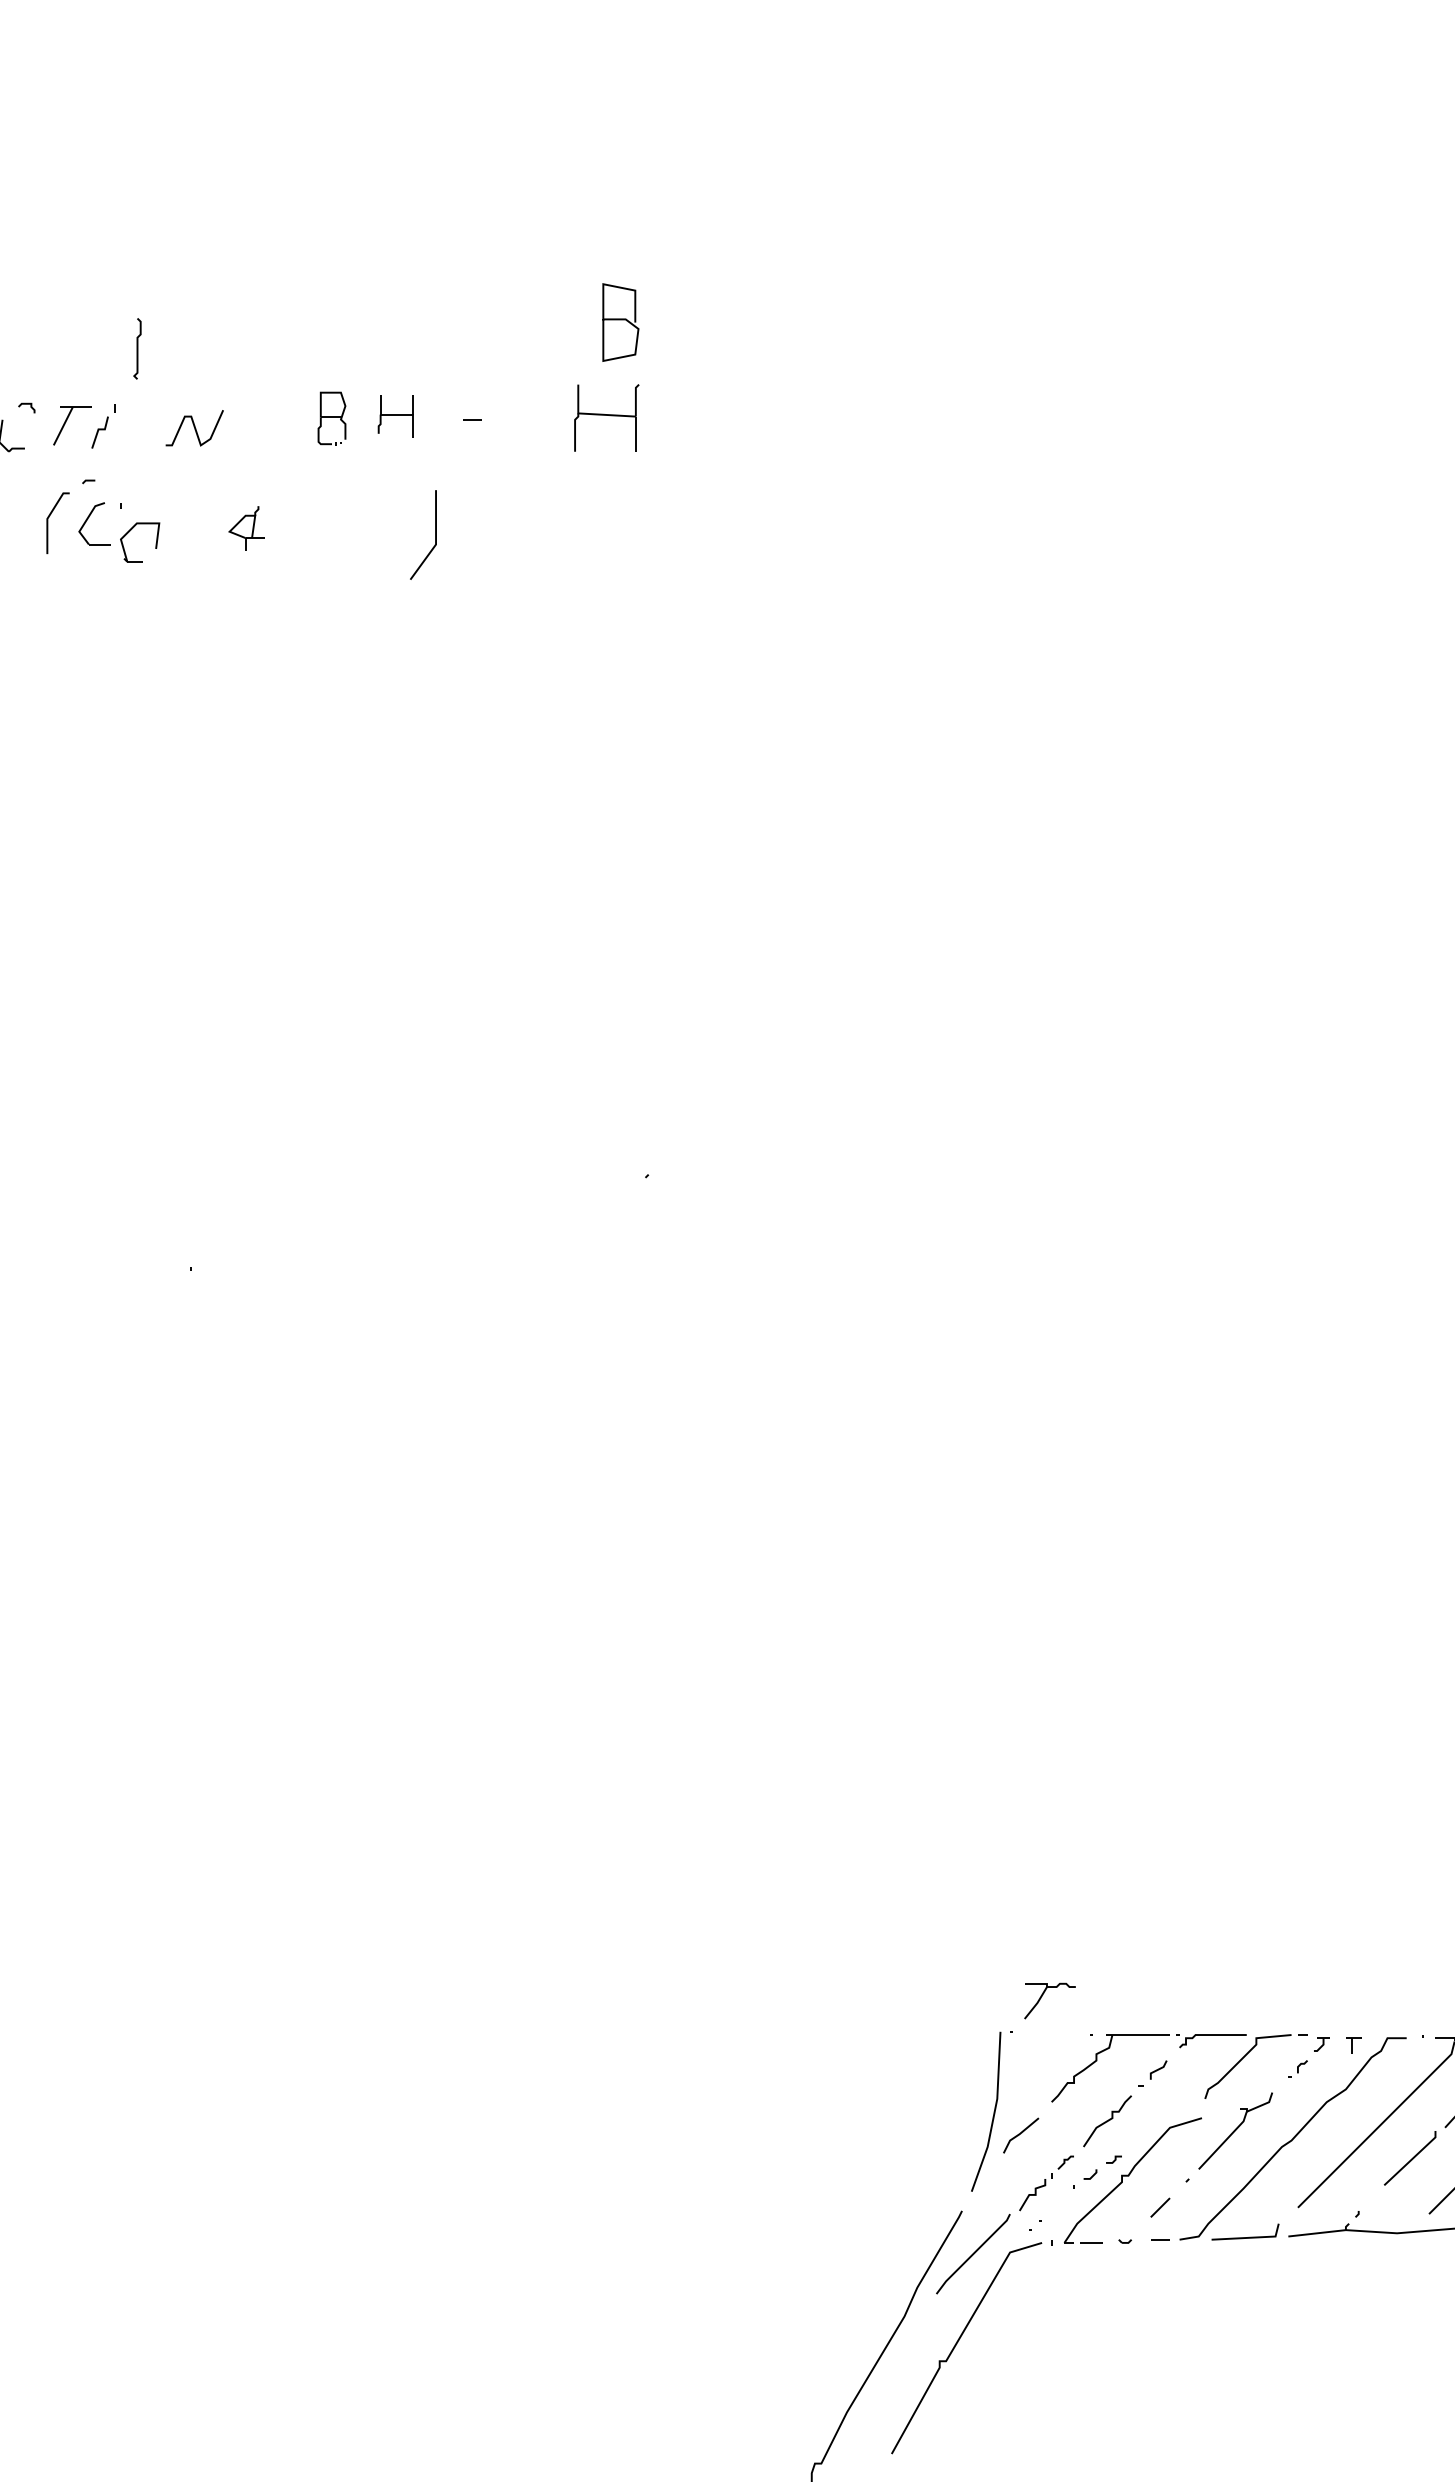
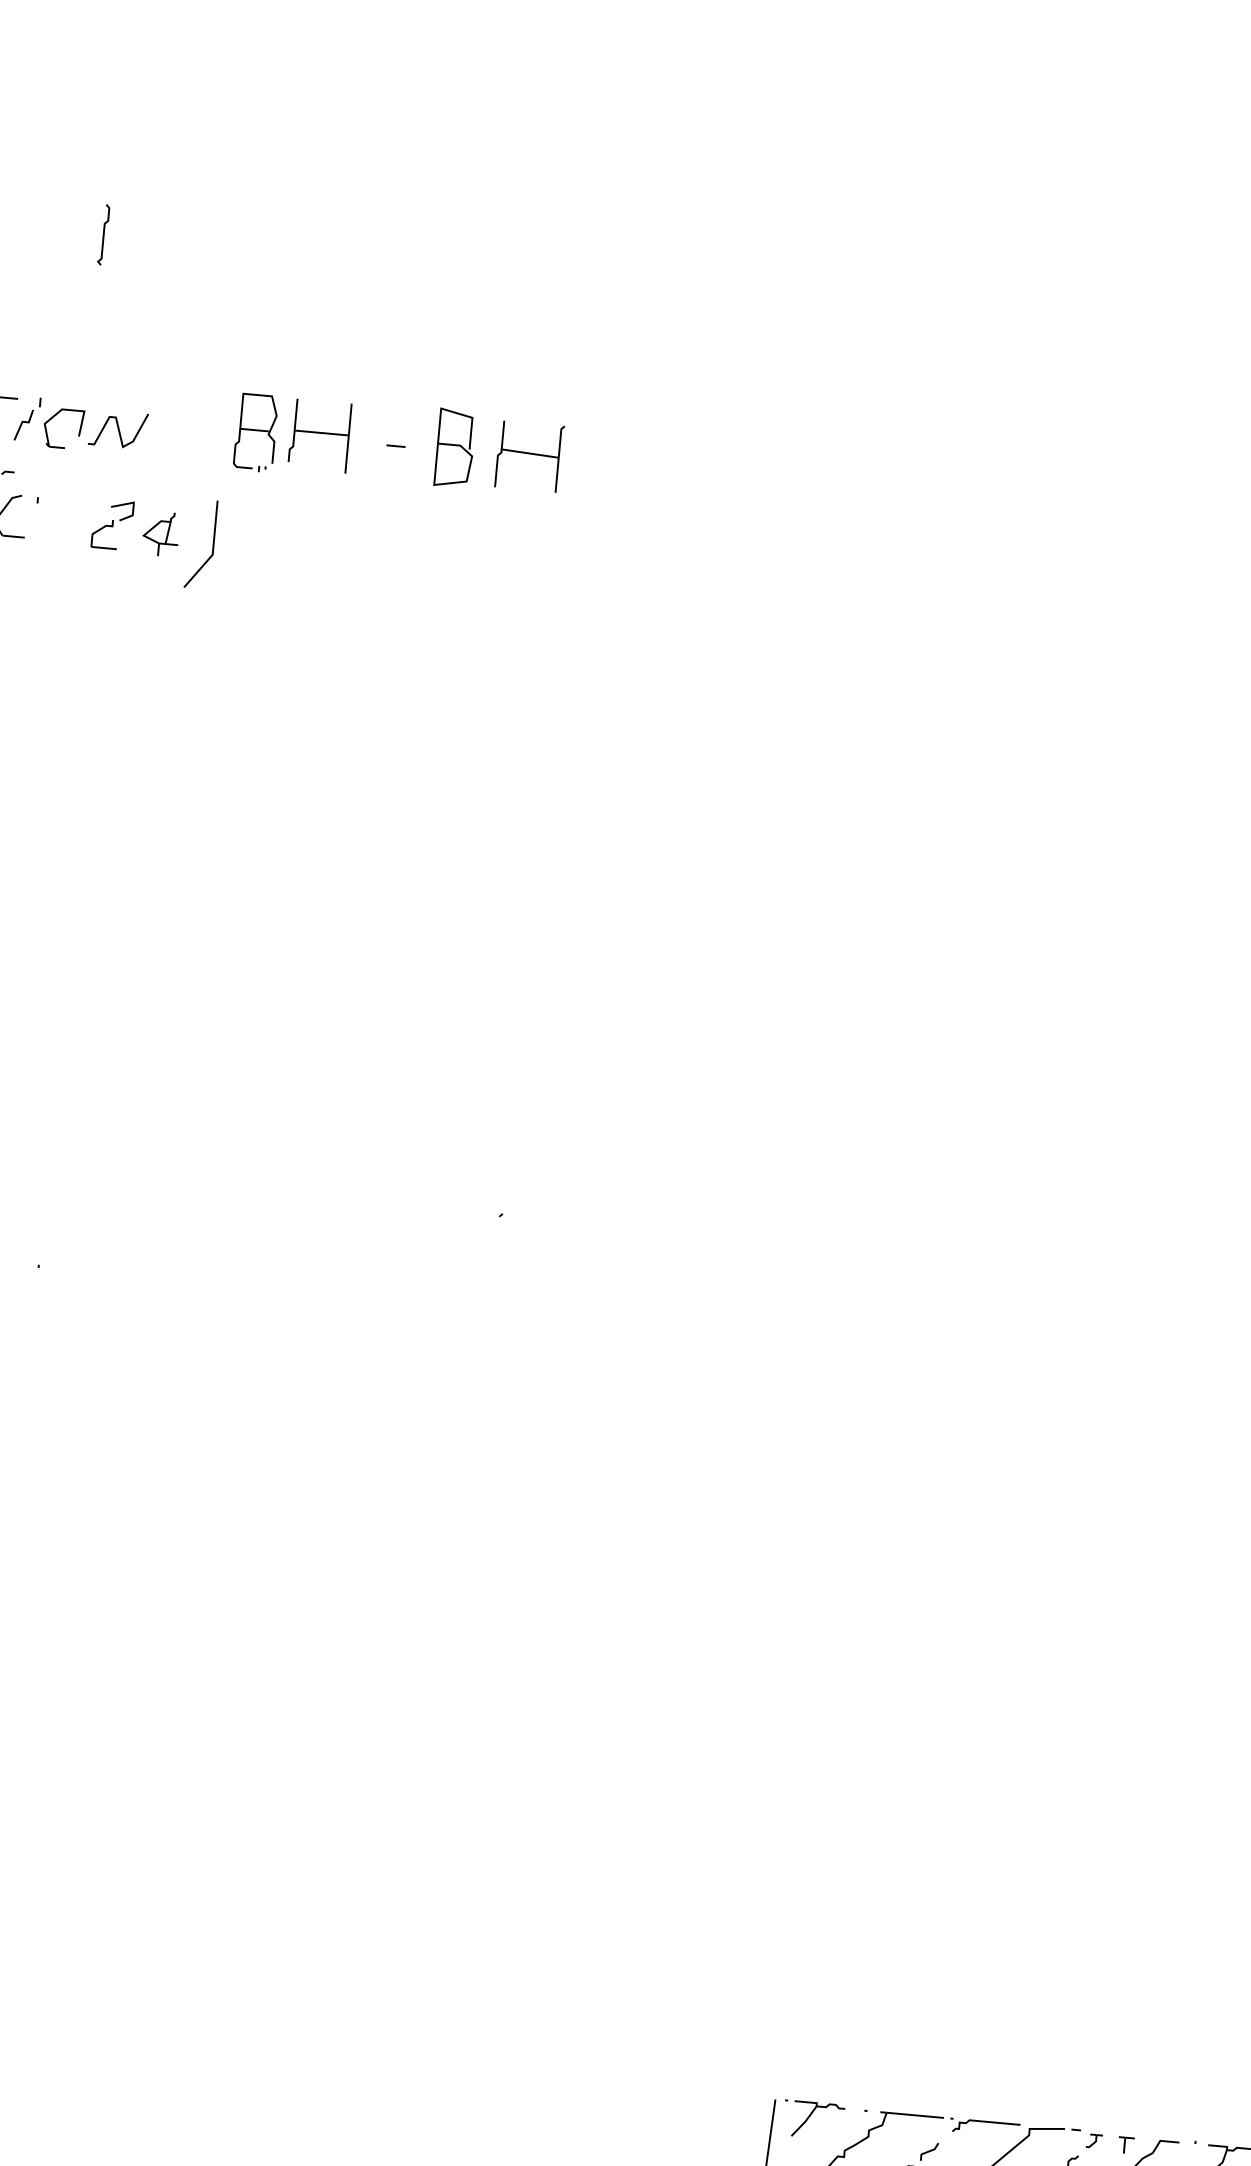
curve: (620, 320) -> (455, 446), moved
curve: (137, 348) -> (103, 234), moved
part: (395, 416) -> (319, 435), size x1.67
part: (331, 418) -> (255, 432), size x1.43
part: (197, 523) -> (112, 524), added
part: (130, 531) -> (55, 416), moved
line: (435, 534) -> (213, 544), moved
part: (1043, 1995) -> (812, 2114), moved

